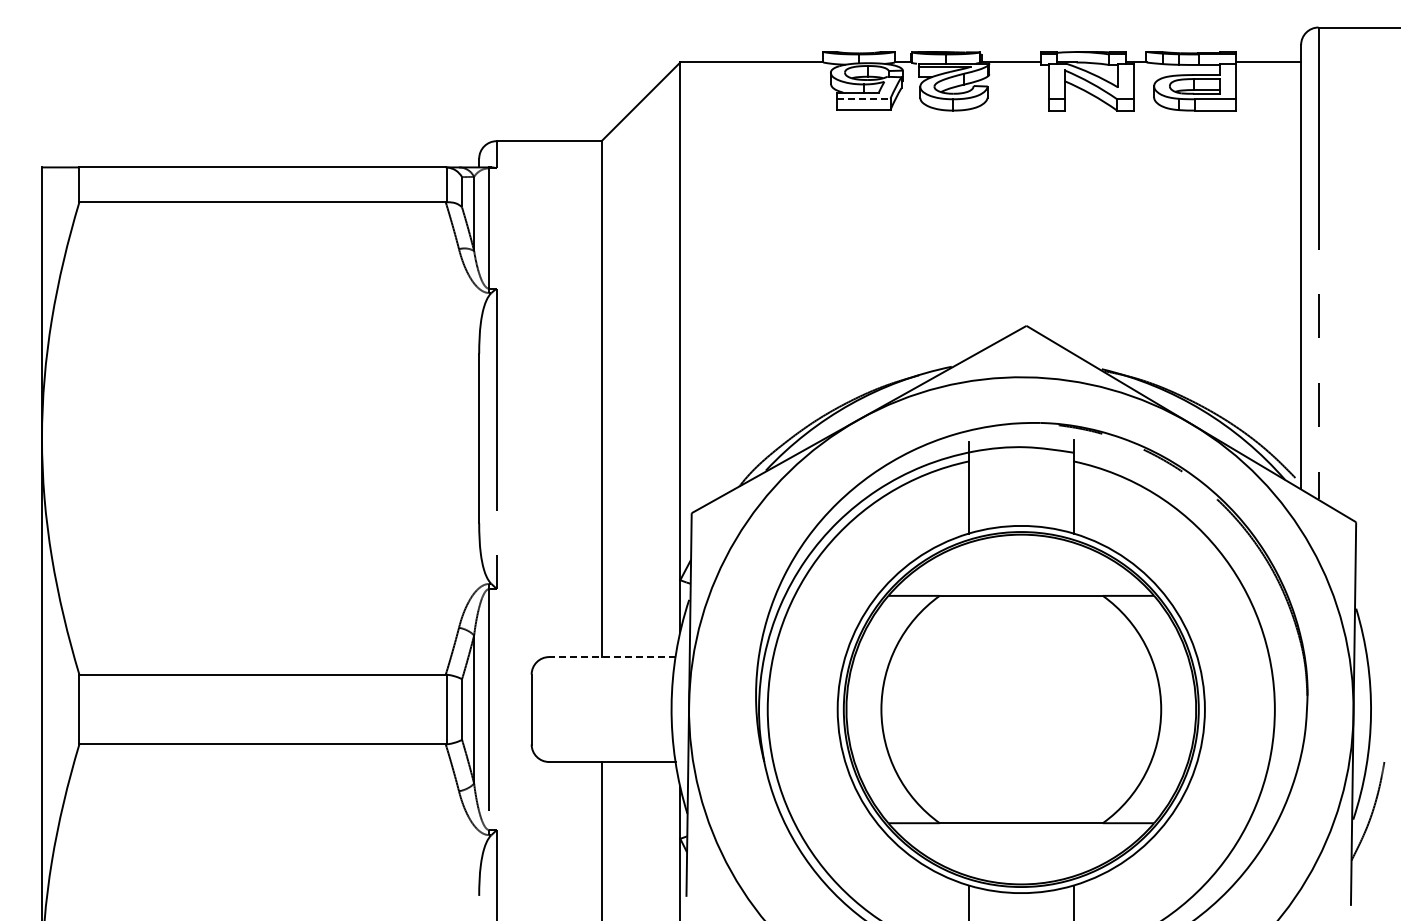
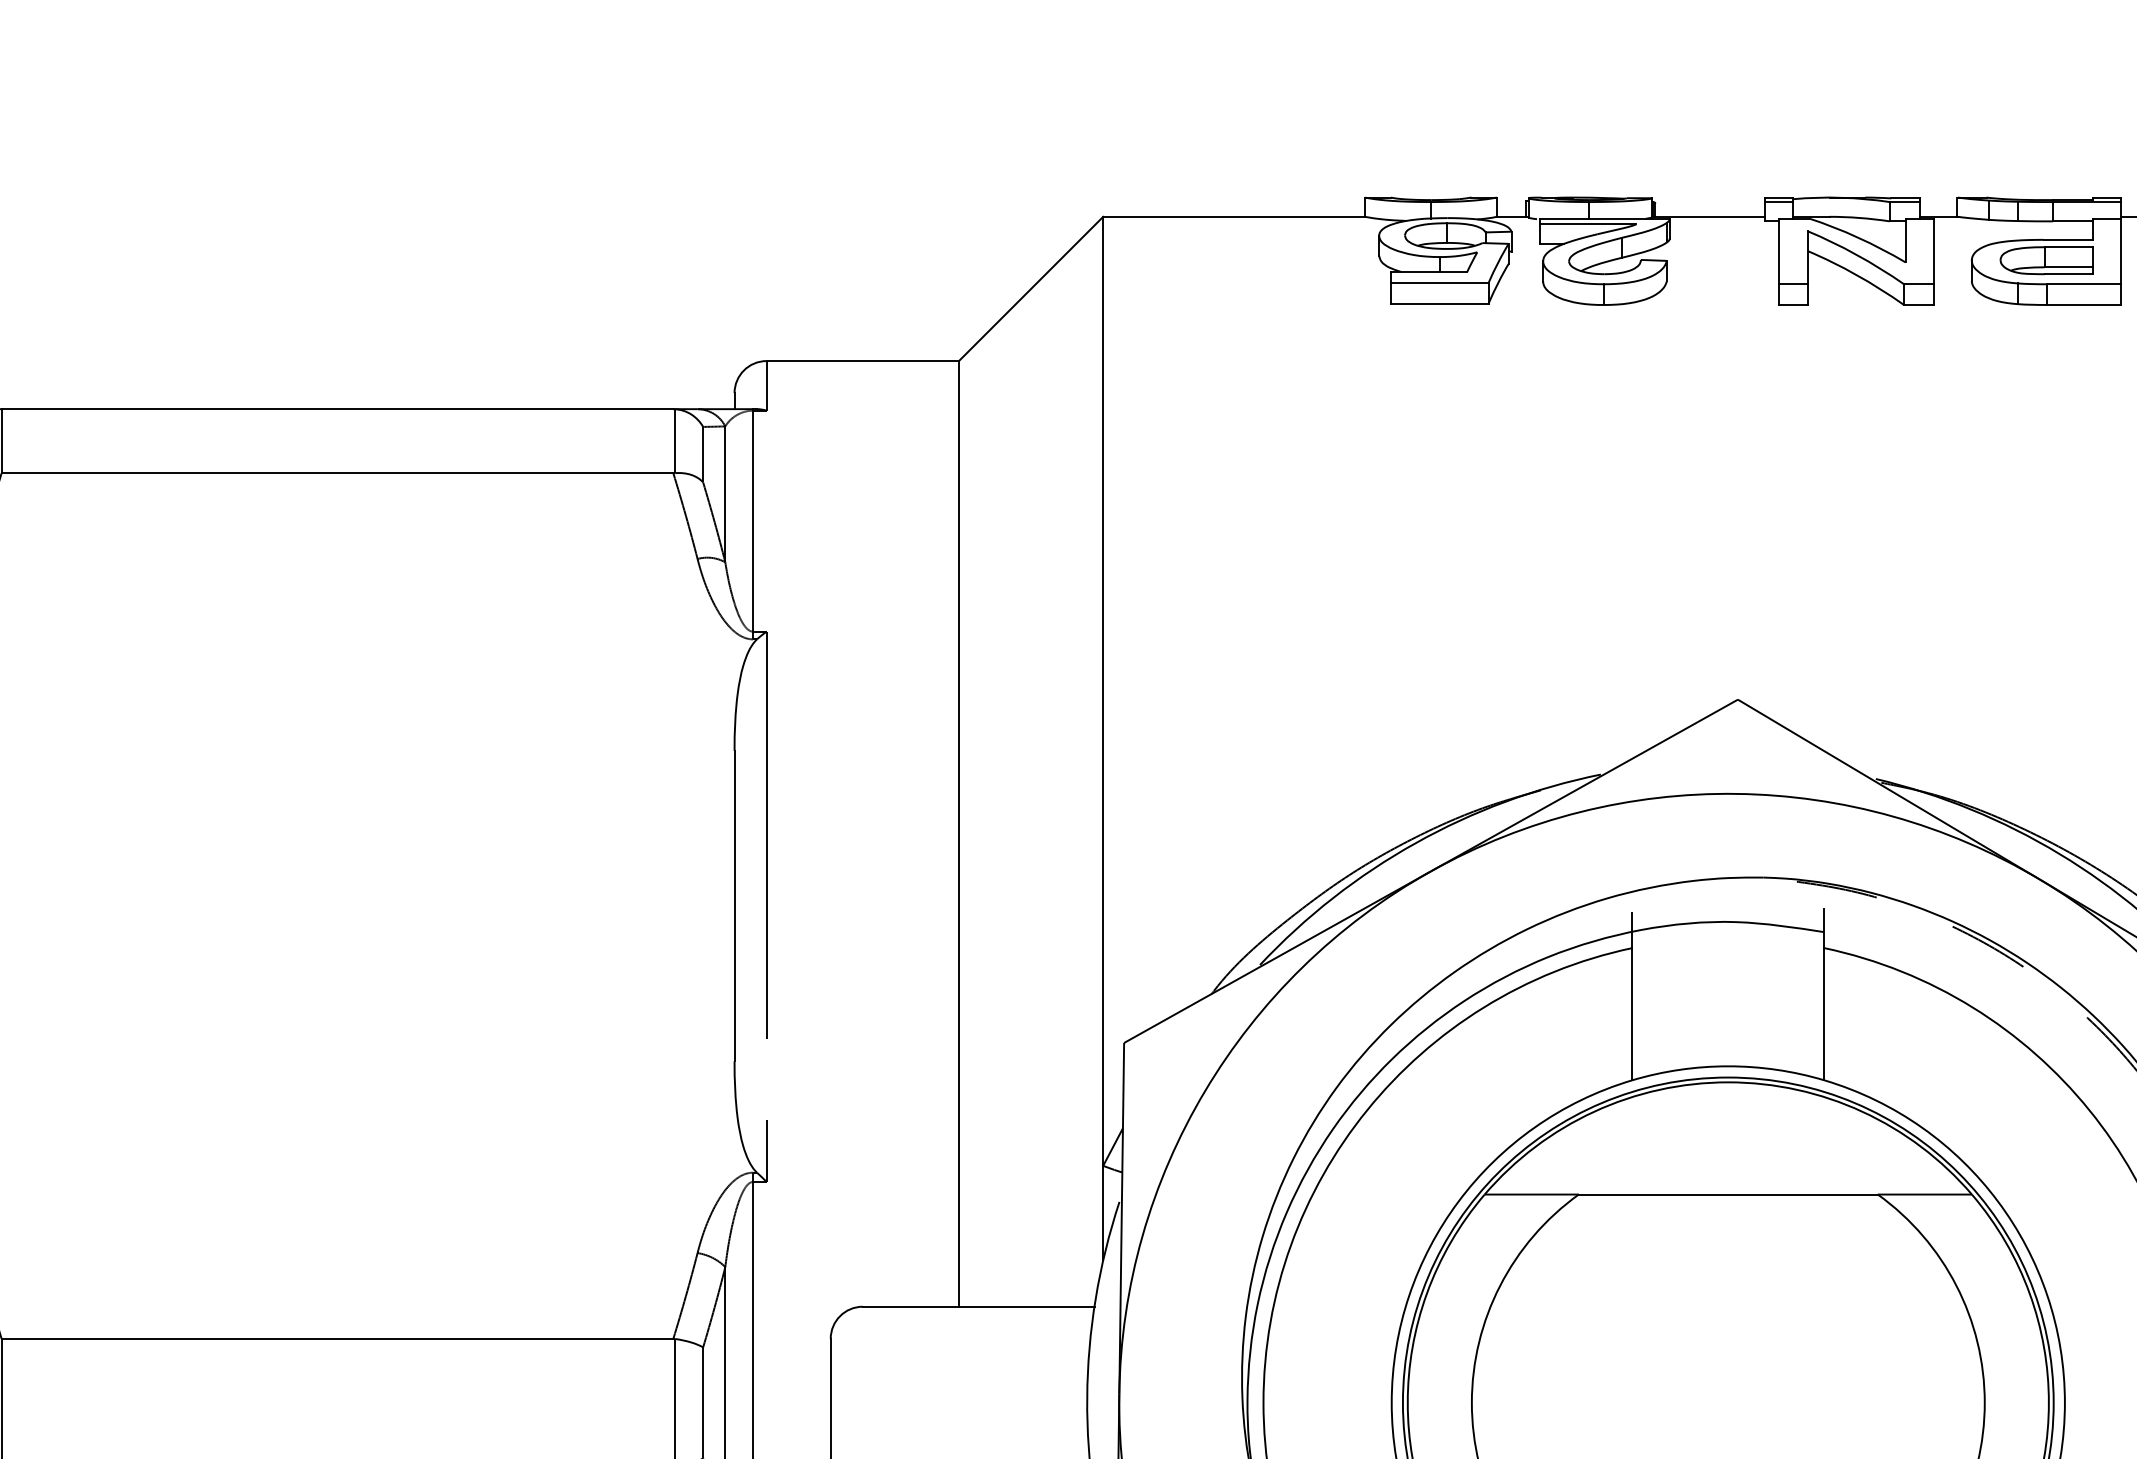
line: (863, 98) -> (1439, 282), dashed -> solid
line: (611, 657) -> (977, 1307), dashed -> solid

